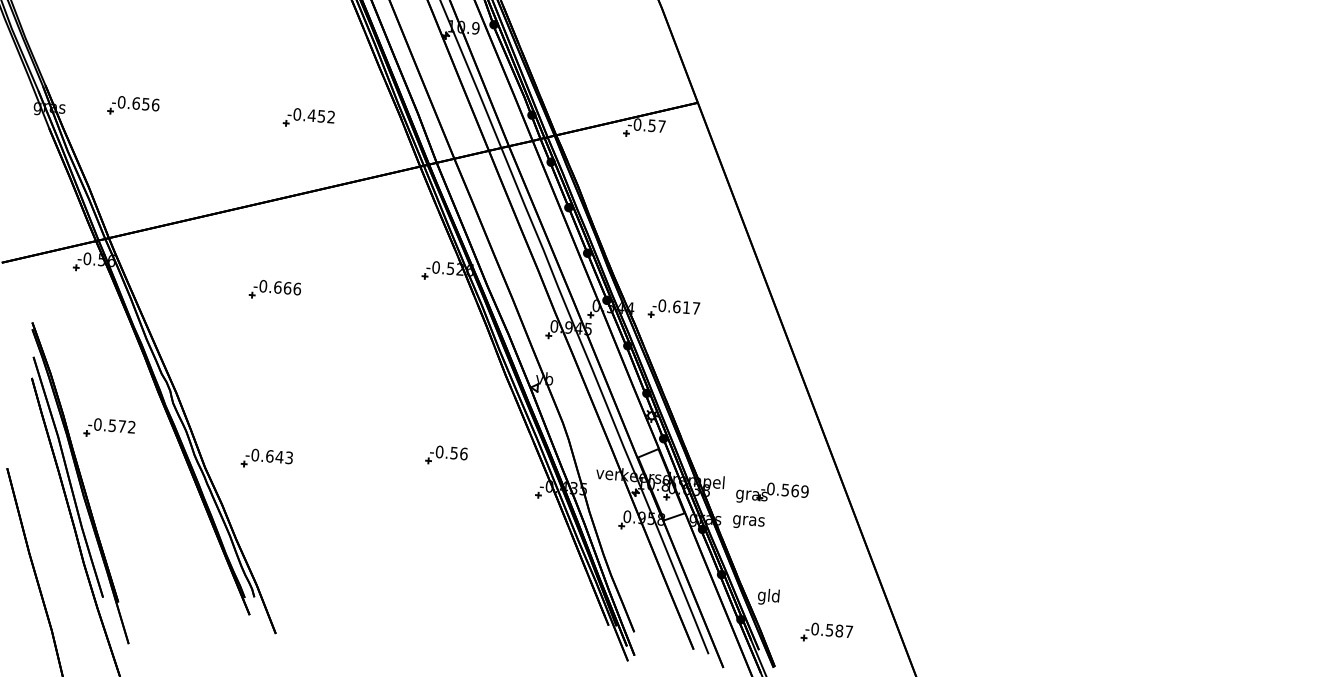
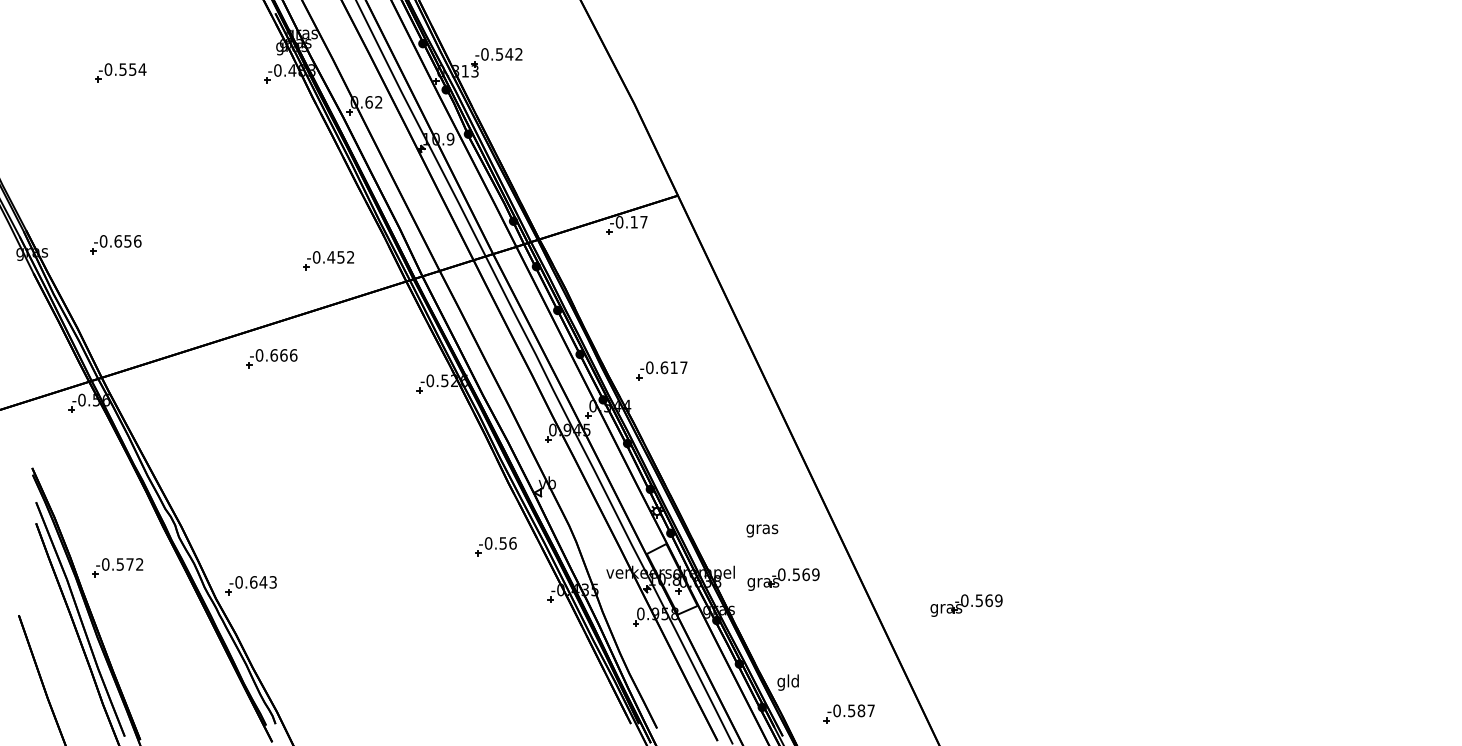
part: (308, 118) -> (328, 260), moved
text: (651, 126) -> (633, 222), -0.57 -> -0.17
part: (274, 290) -> (271, 358), moved
part: (673, 309) -> (661, 370), moved
part: (446, 455) -> (495, 546), moved
part: (266, 459) -> (250, 585), moved
text: (748, 522) -> (762, 530), moved
part: (952, 534) -> (966, 605), added

